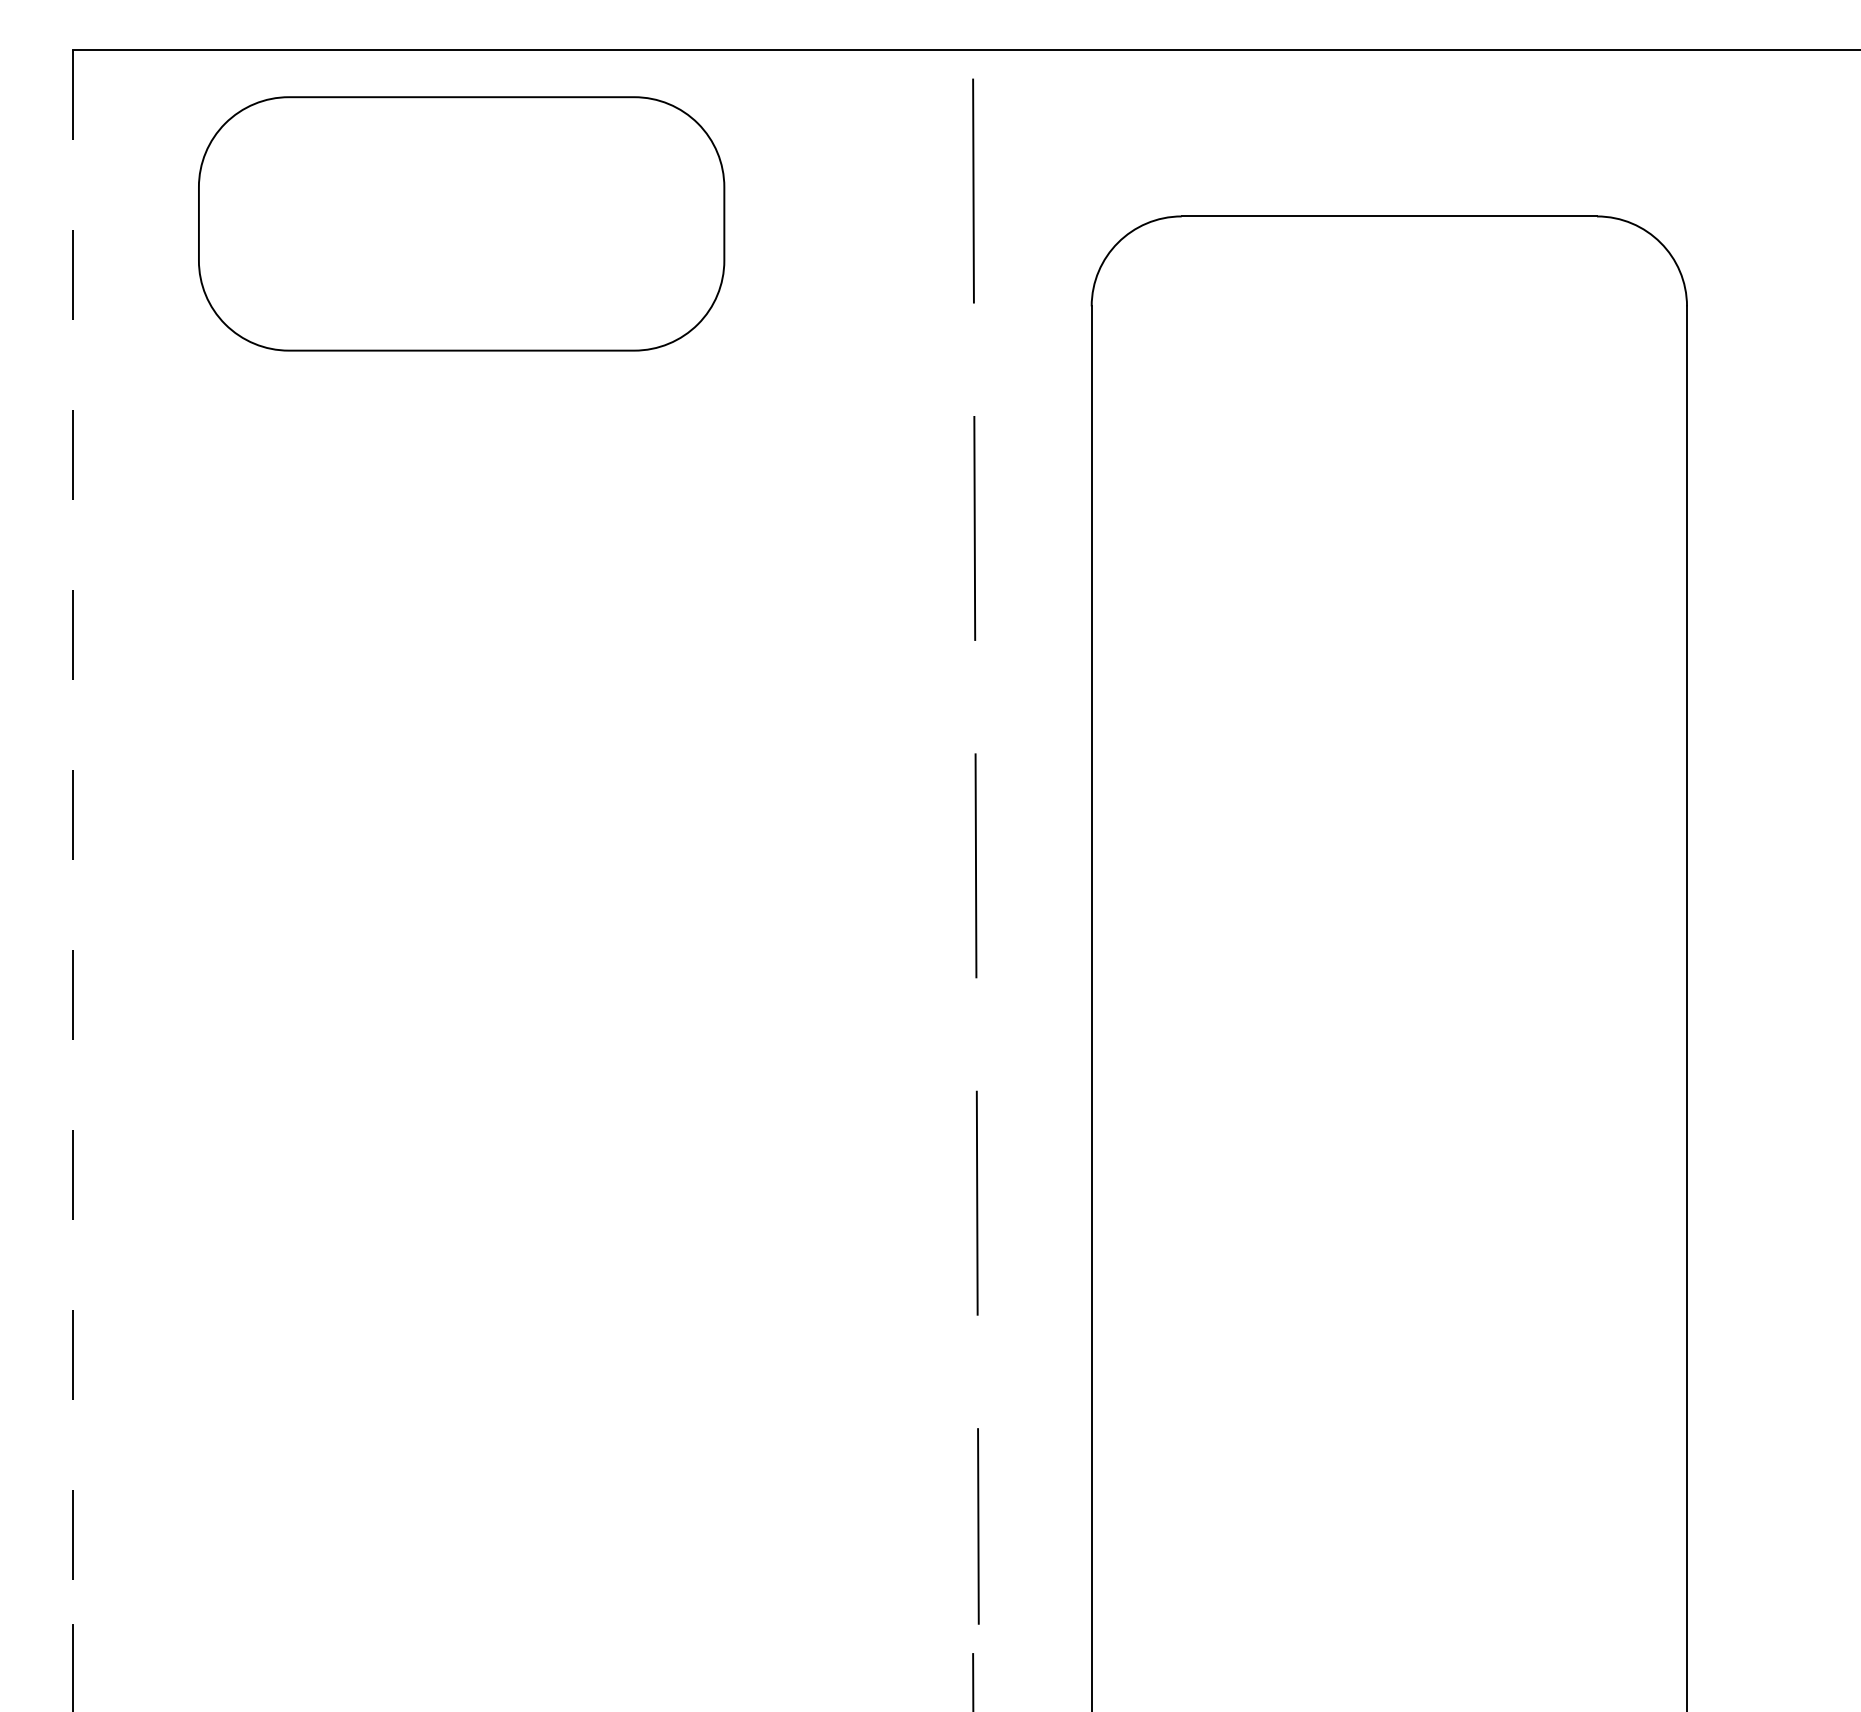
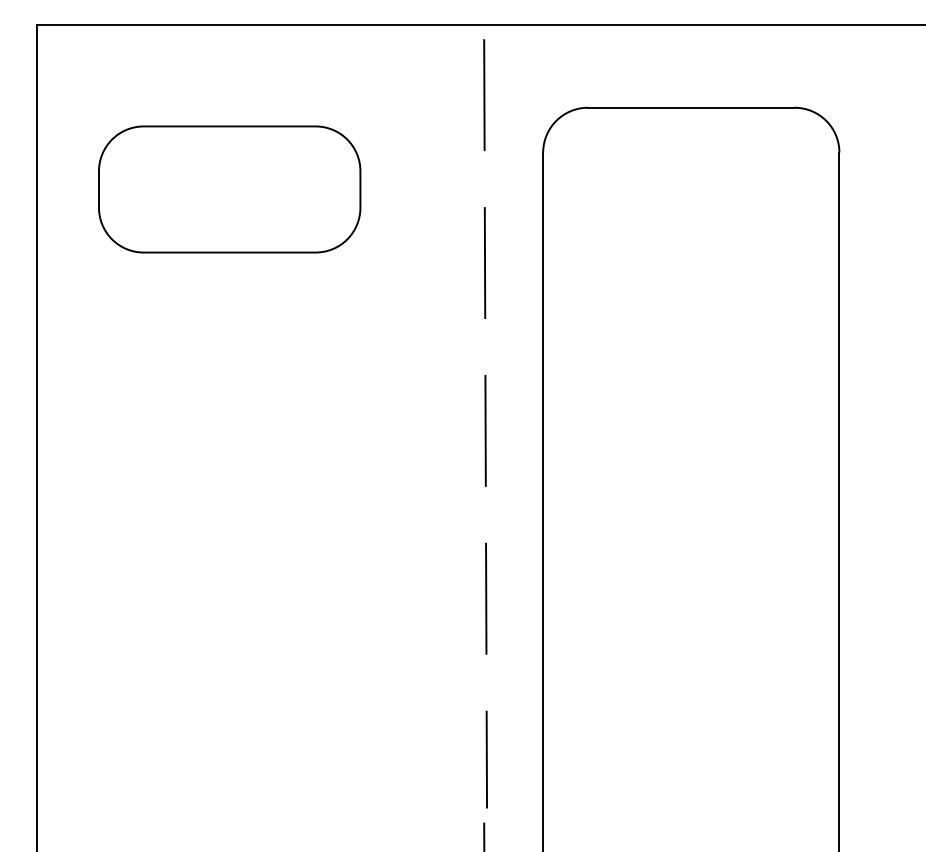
part: (461, 223) -> (229, 189), moved
line: (73, 836) -> (36, 416), dashed -> solid

